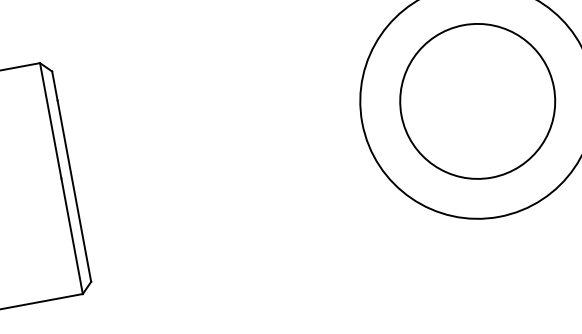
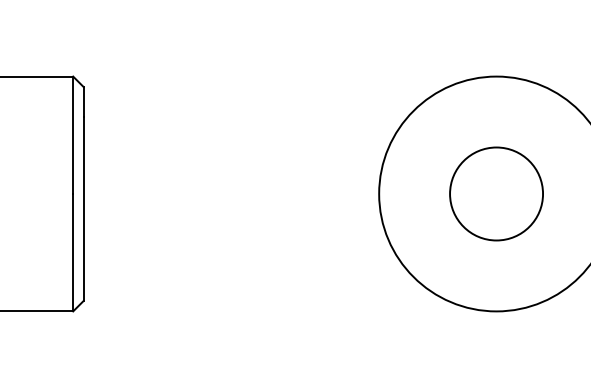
circle: (477, 100) -> (496, 193), size x0.6

